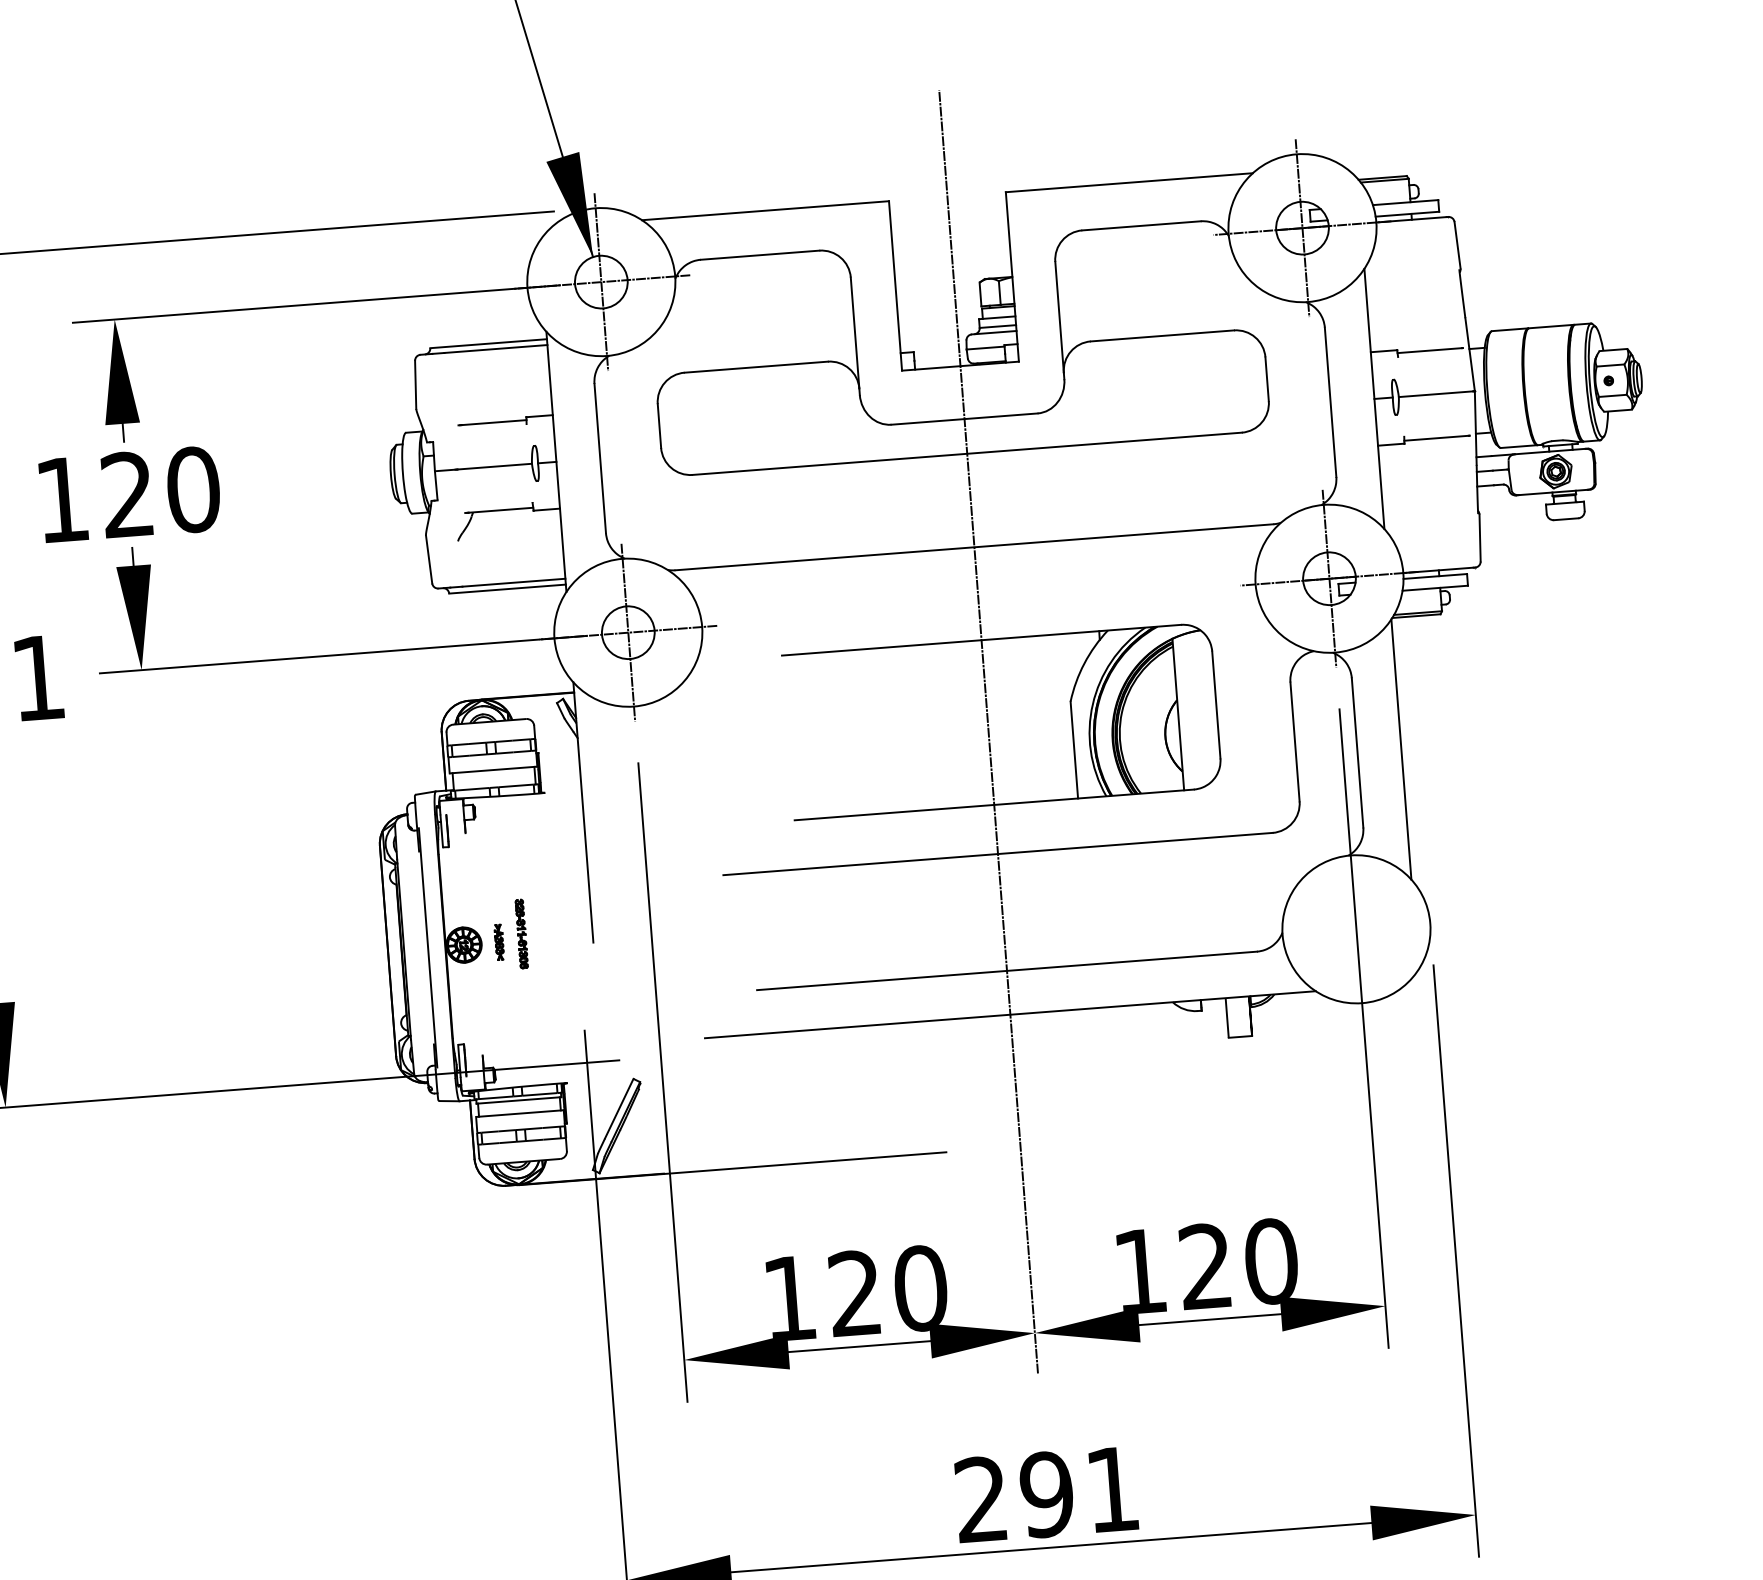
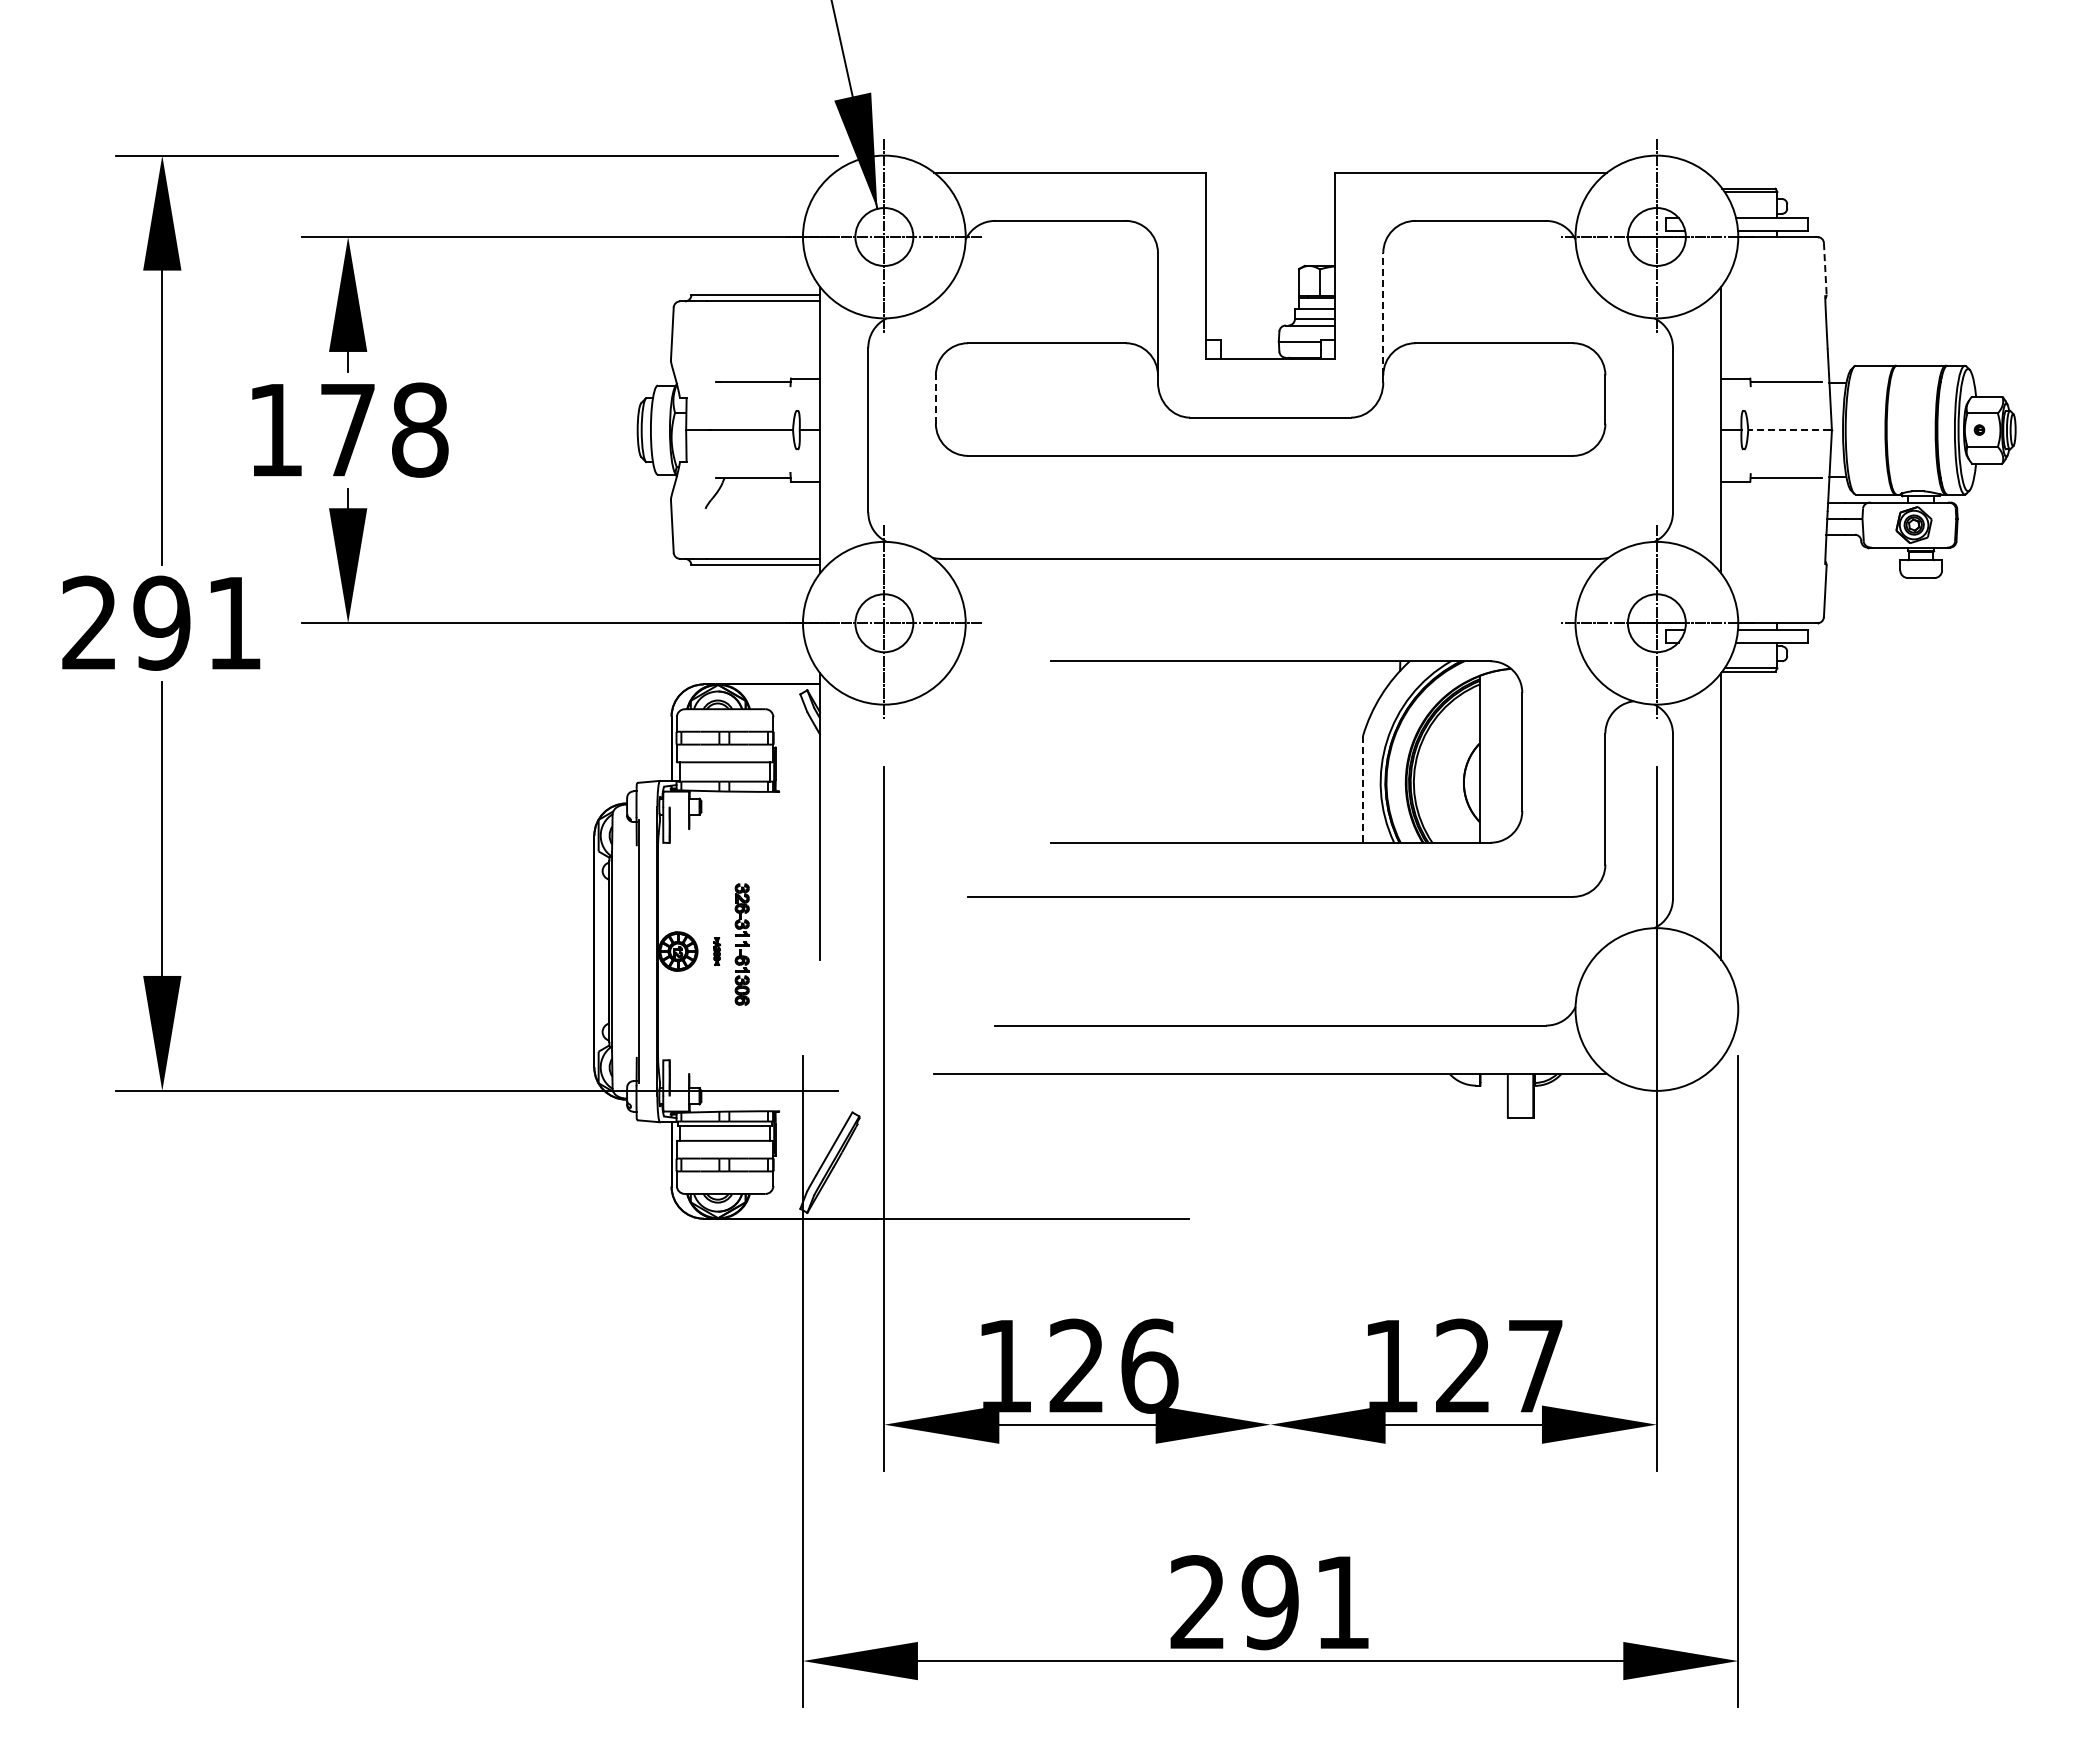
line: (1457, 244) -> (1825, 268), solid -> dashed
line: (1059, 316) -> (1383, 313), solid -> dashed
line: (1436, 394) -> (1789, 430), solid -> dashed
line: (659, 426) -> (935, 399), solid -> dashed
text: (161, 491) -> (384, 429), 120 -> 178
line: (988, 732) -> (1270, 762), removed
line: (1073, 750) -> (1362, 789), solid -> dashed
part: (521, 933) -> (742, 943), size x1.6
part: (499, 942) -> (717, 951), size x0.7
text: (1271, 1260) -> (1535, 1365), 120 -> 127
text: (920, 1287) -> (1149, 1365), 120 -> 126

